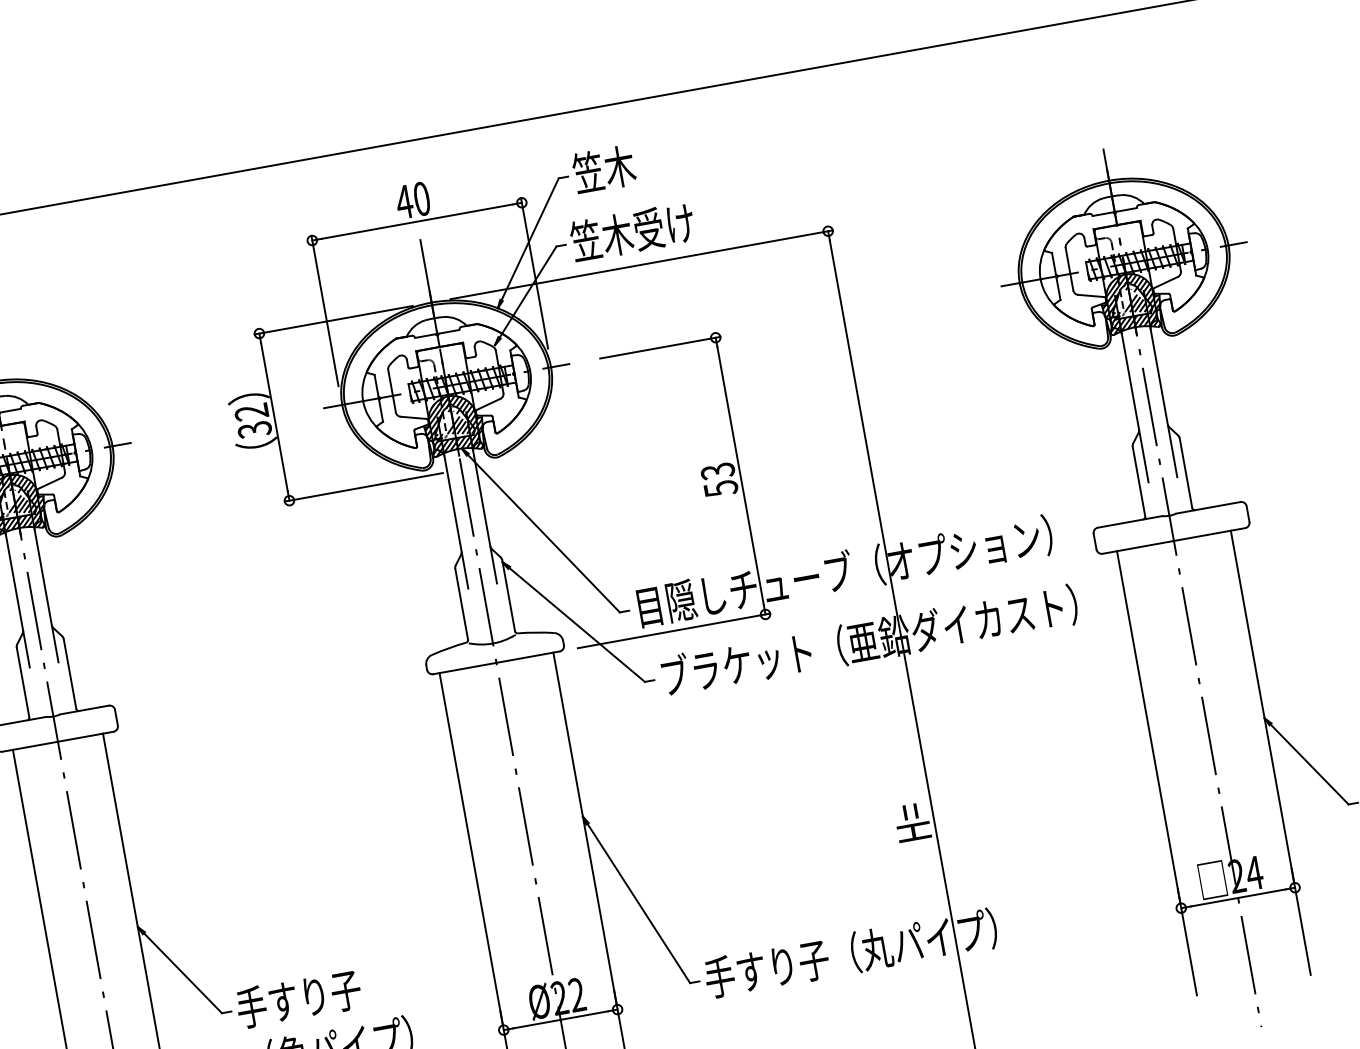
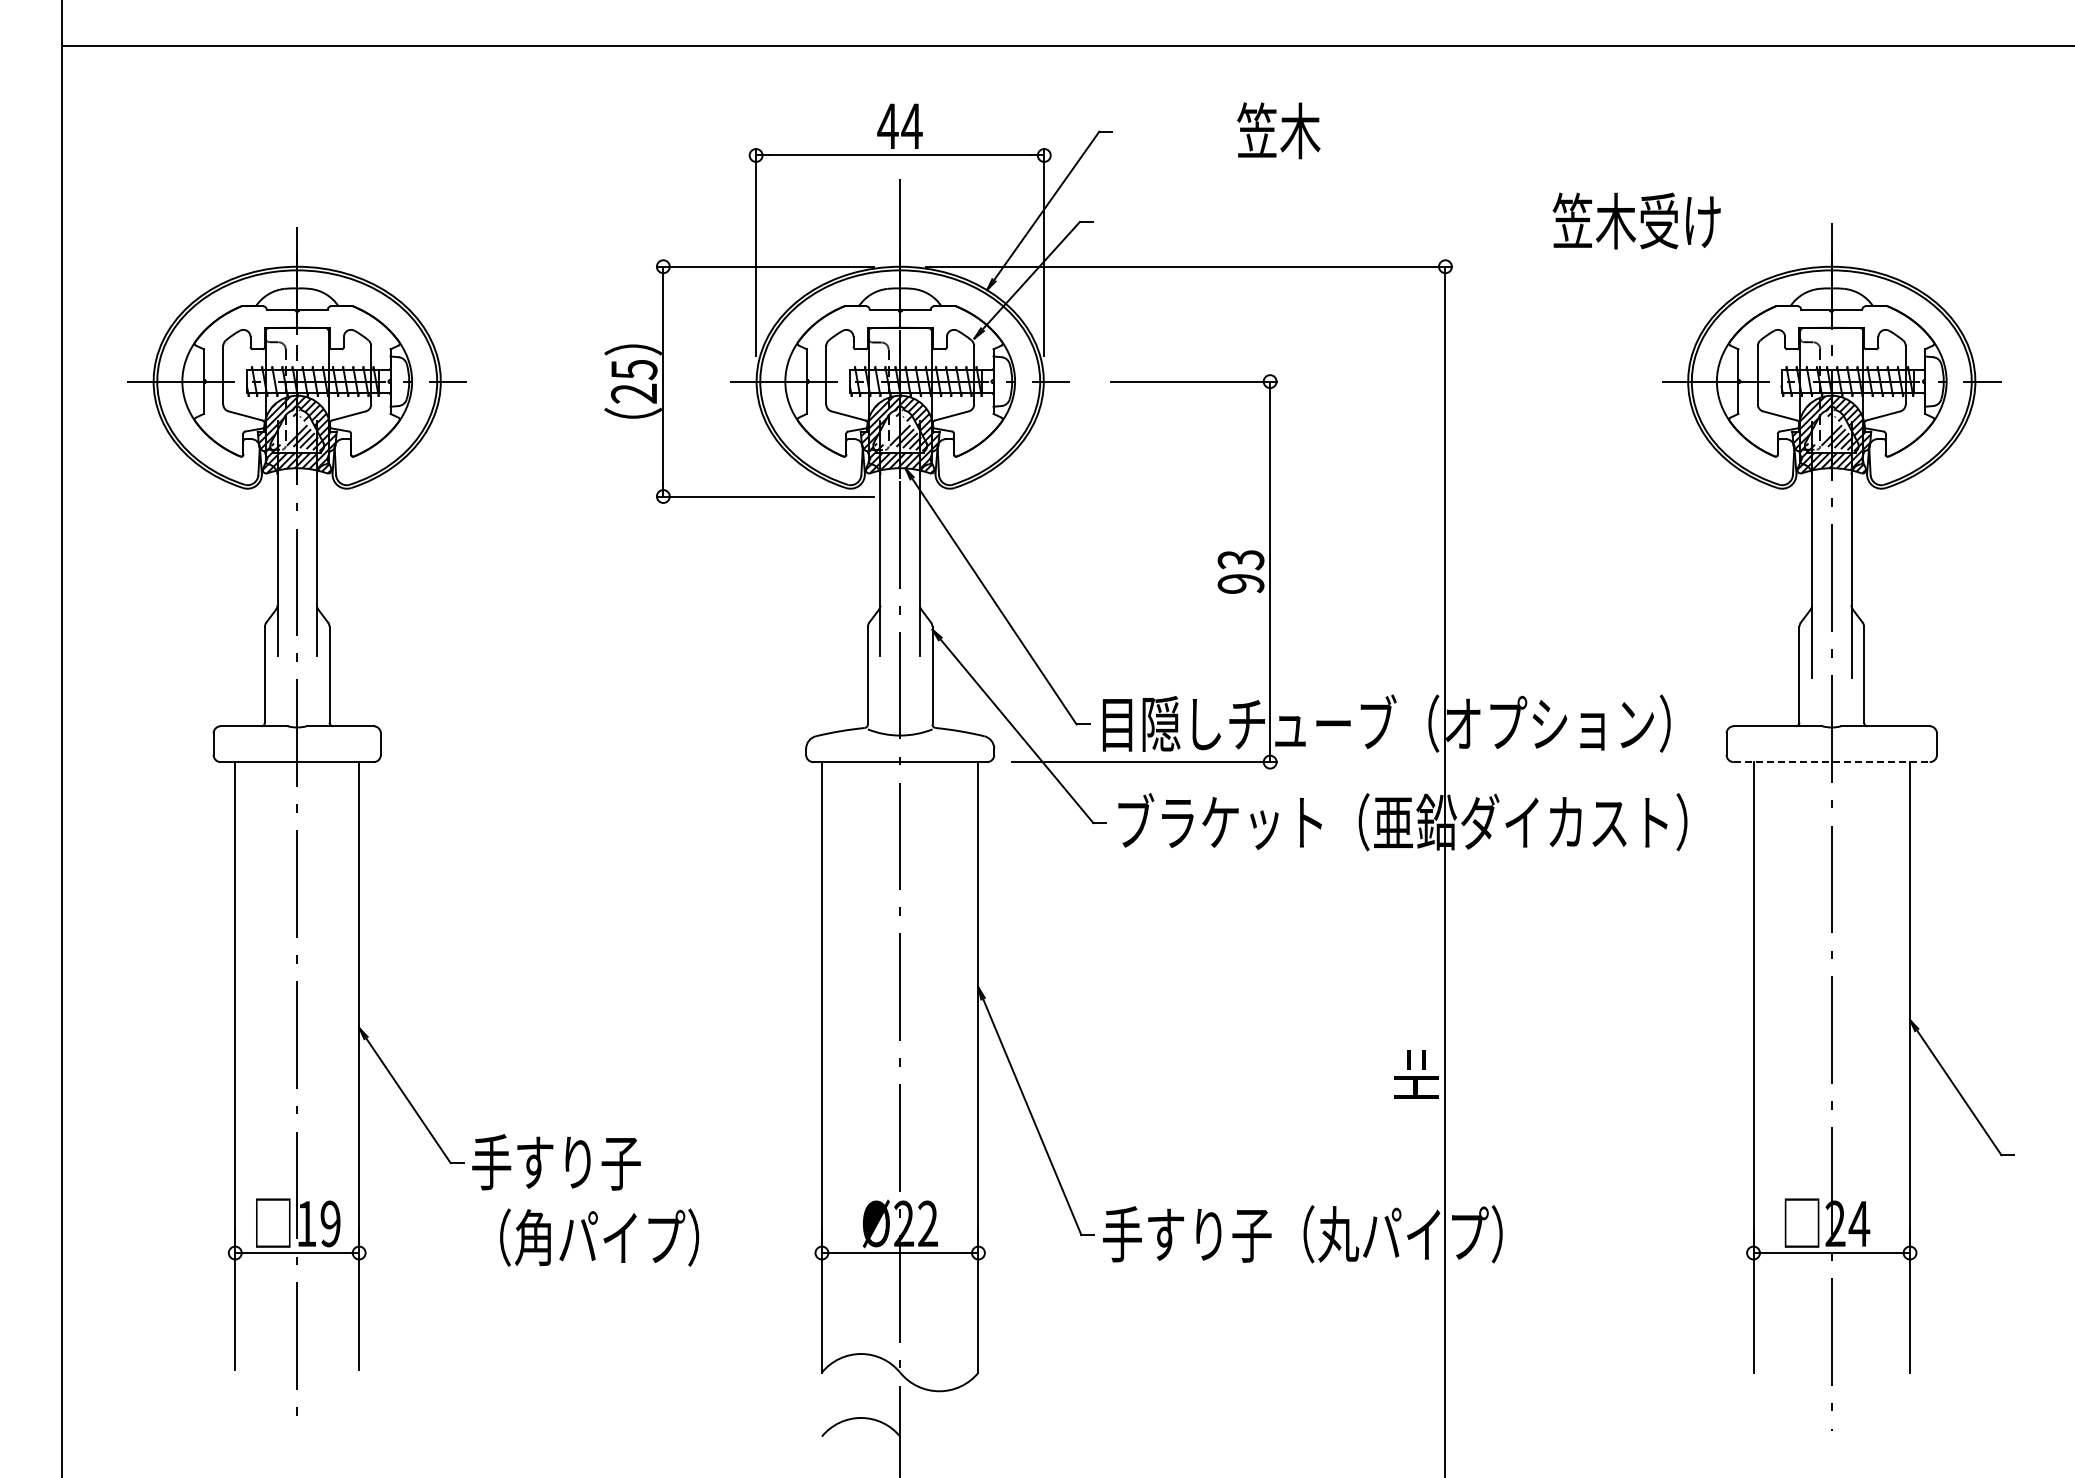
text: (603, 169) -> (1278, 130), moved
text: (421, 199) -> (911, 126), 40 -> 44
text: (632, 231) -> (1636, 220), moved
text: (252, 420) -> (633, 381), 32 -> 25
text: (720, 489) -> (1240, 584), 53 -> 93
line: (1173, 541) -> (1831, 762), solid -> dashed

